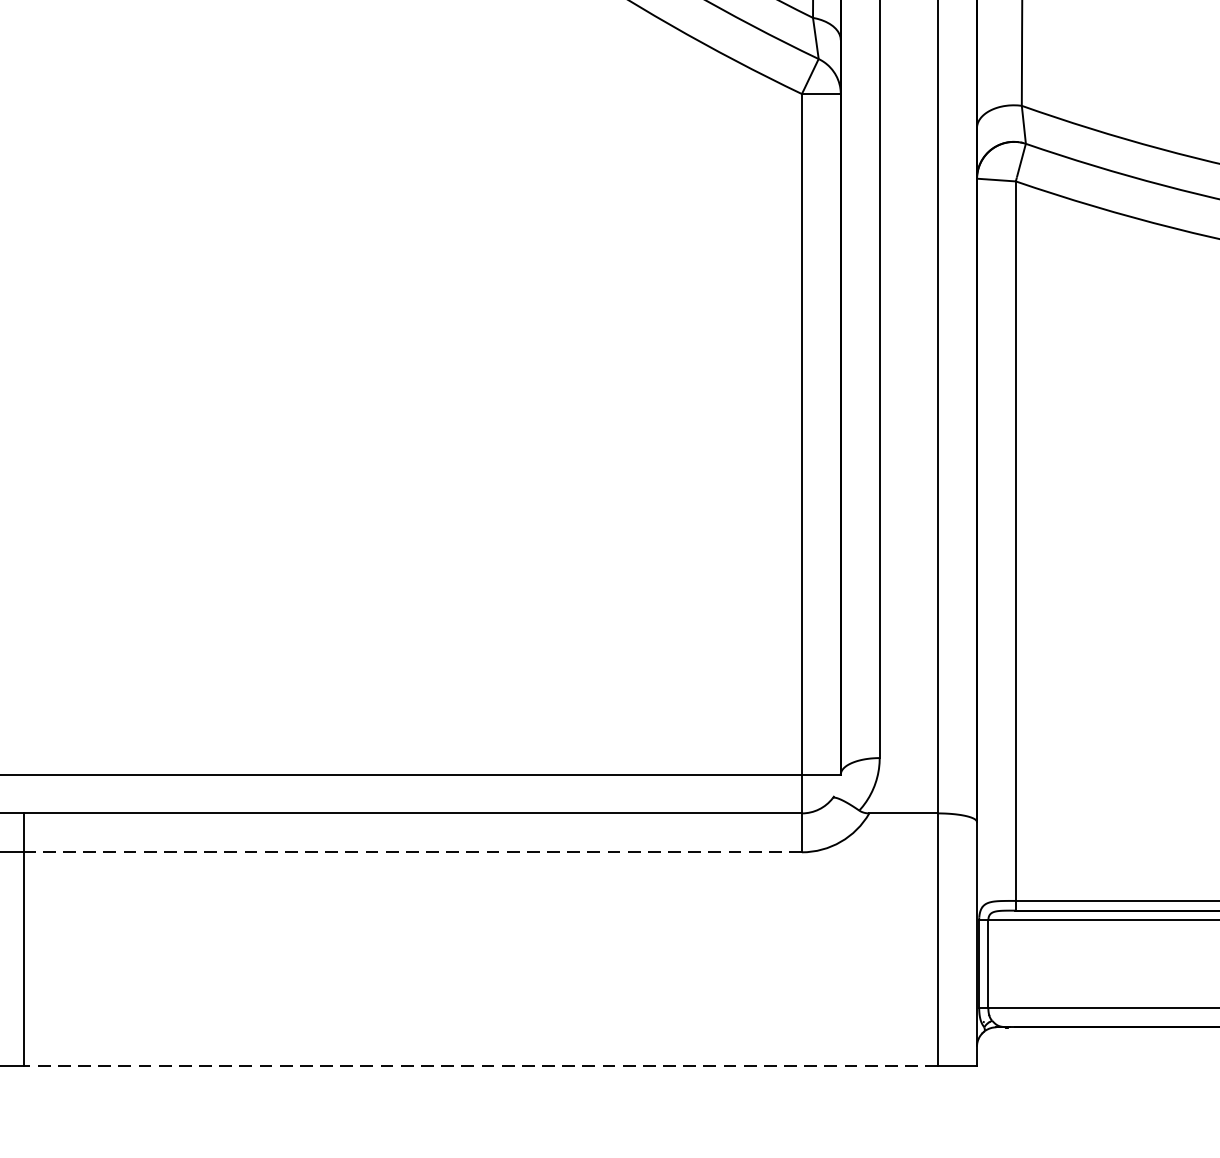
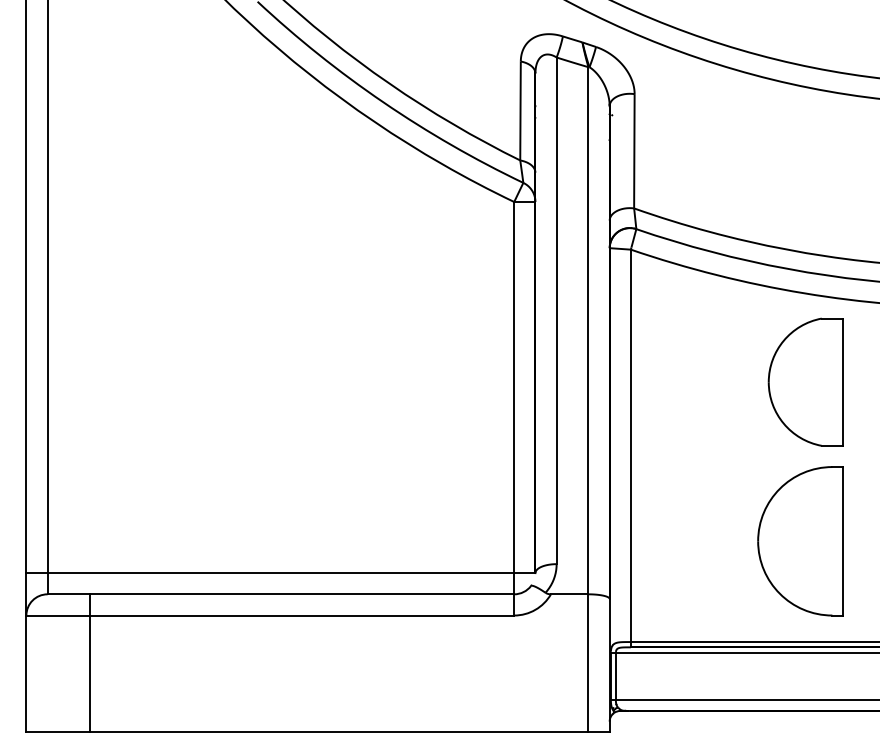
line: (411, 852) -> (301, 615), dashed -> solid
line: (479, 1066) -> (338, 732), dashed -> solid

